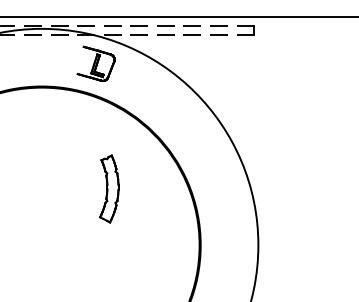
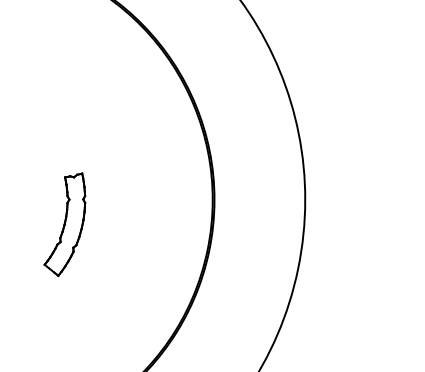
part: (109, 188) -> (68, 223), moved

